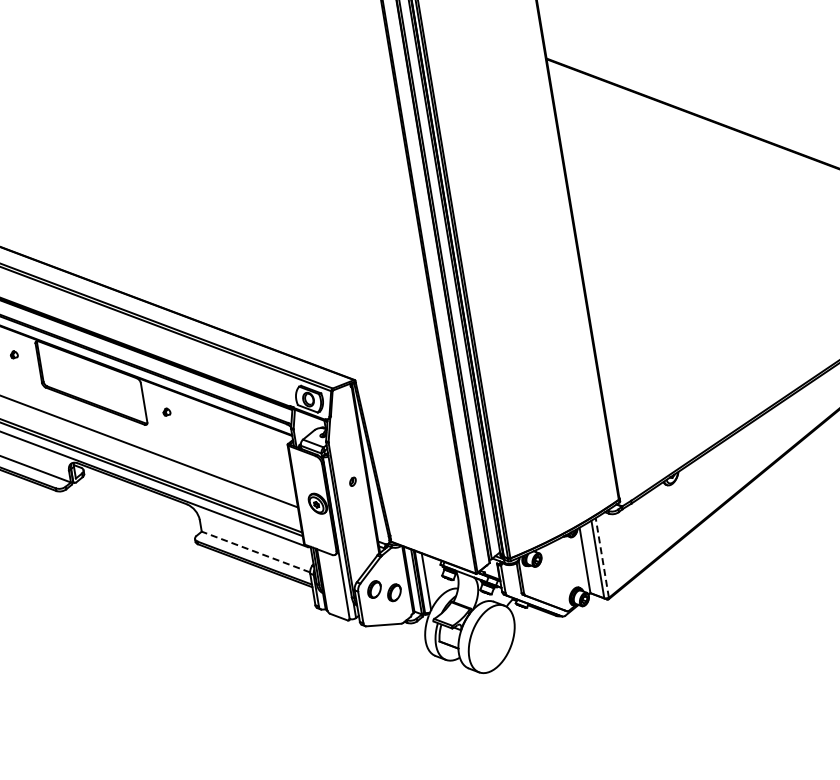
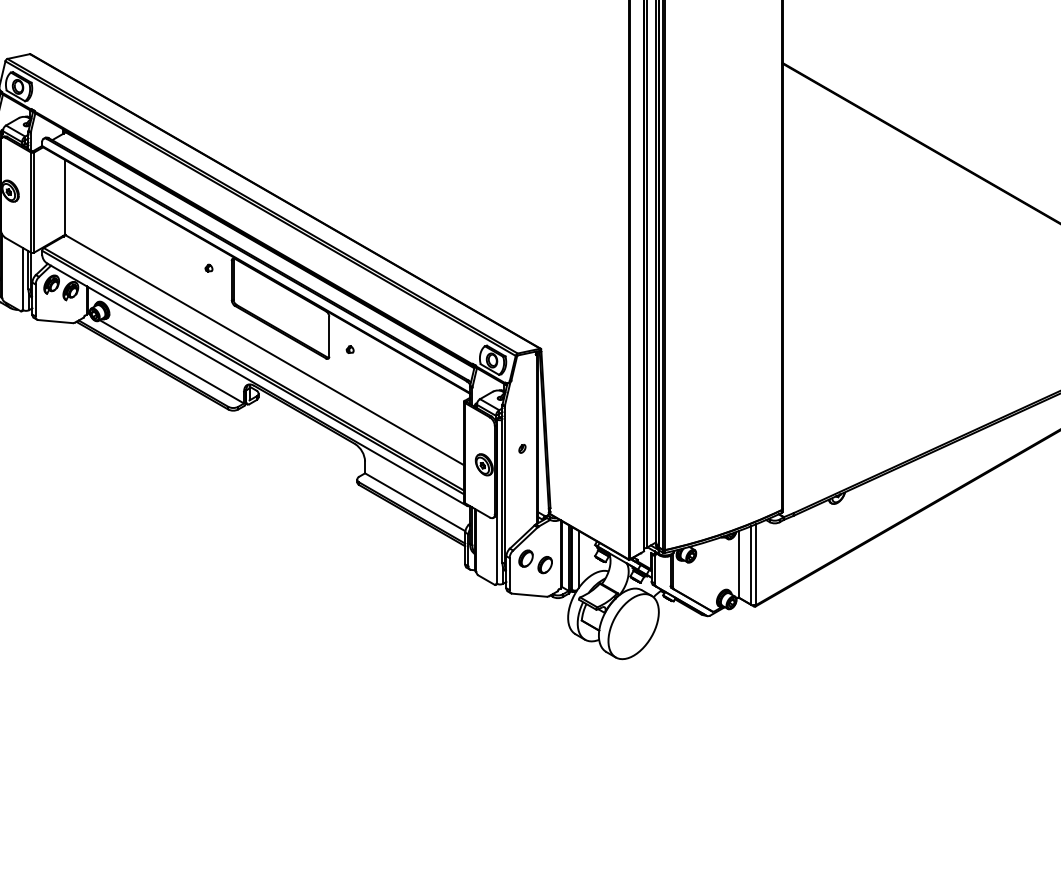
line: (256, 552) -> (415, 502), dashed -> solid
line: (602, 557) -> (756, 564), dashed -> solid

